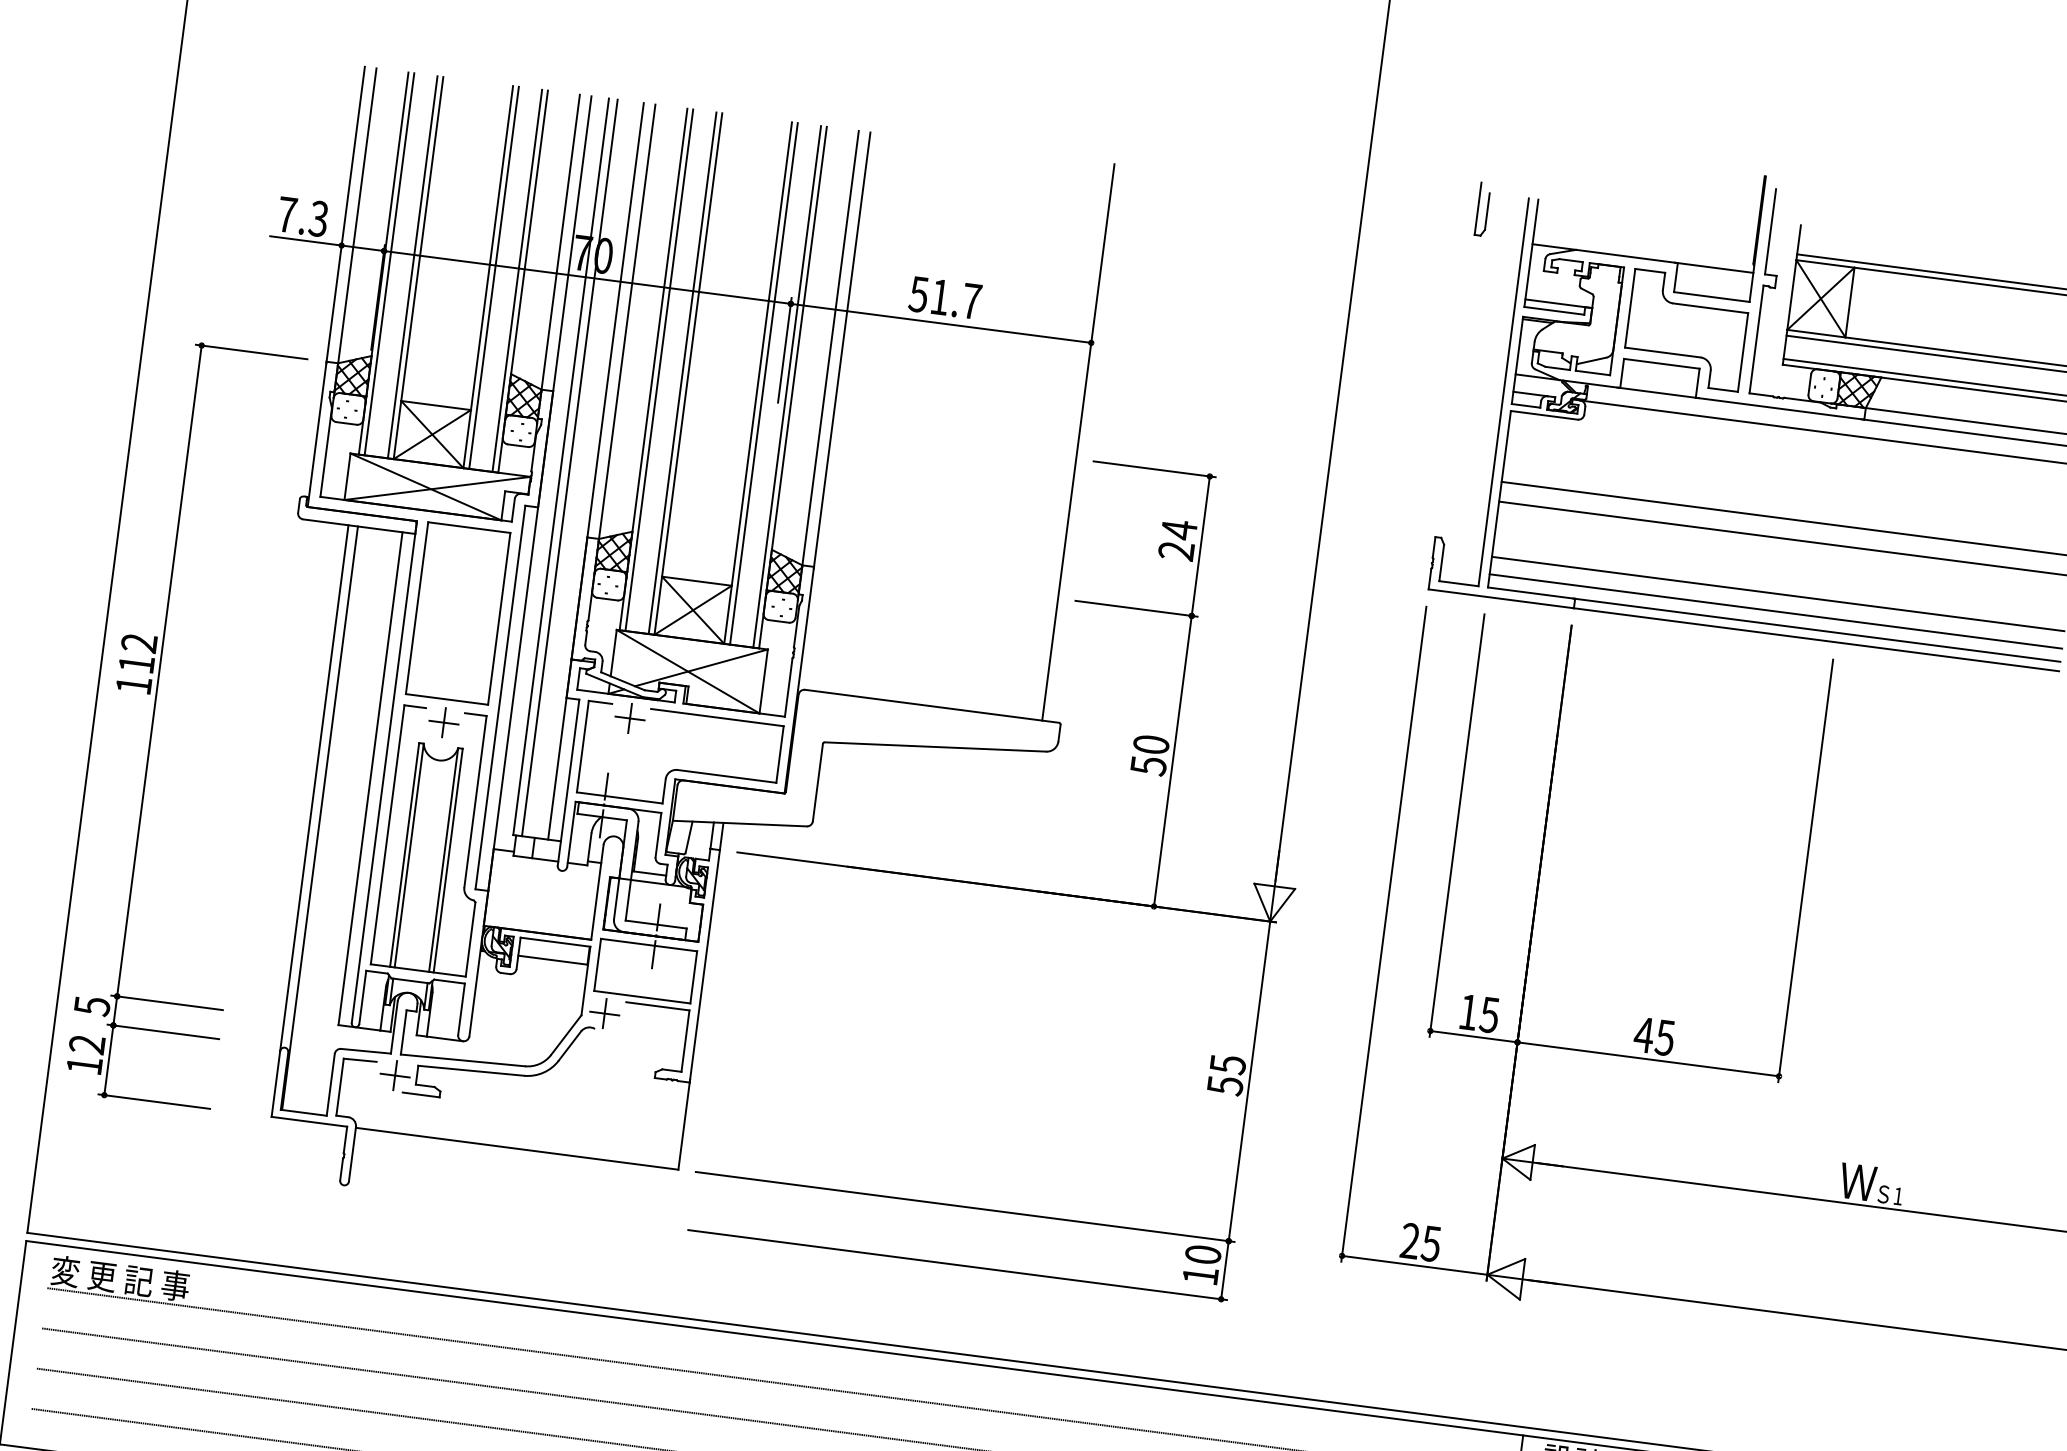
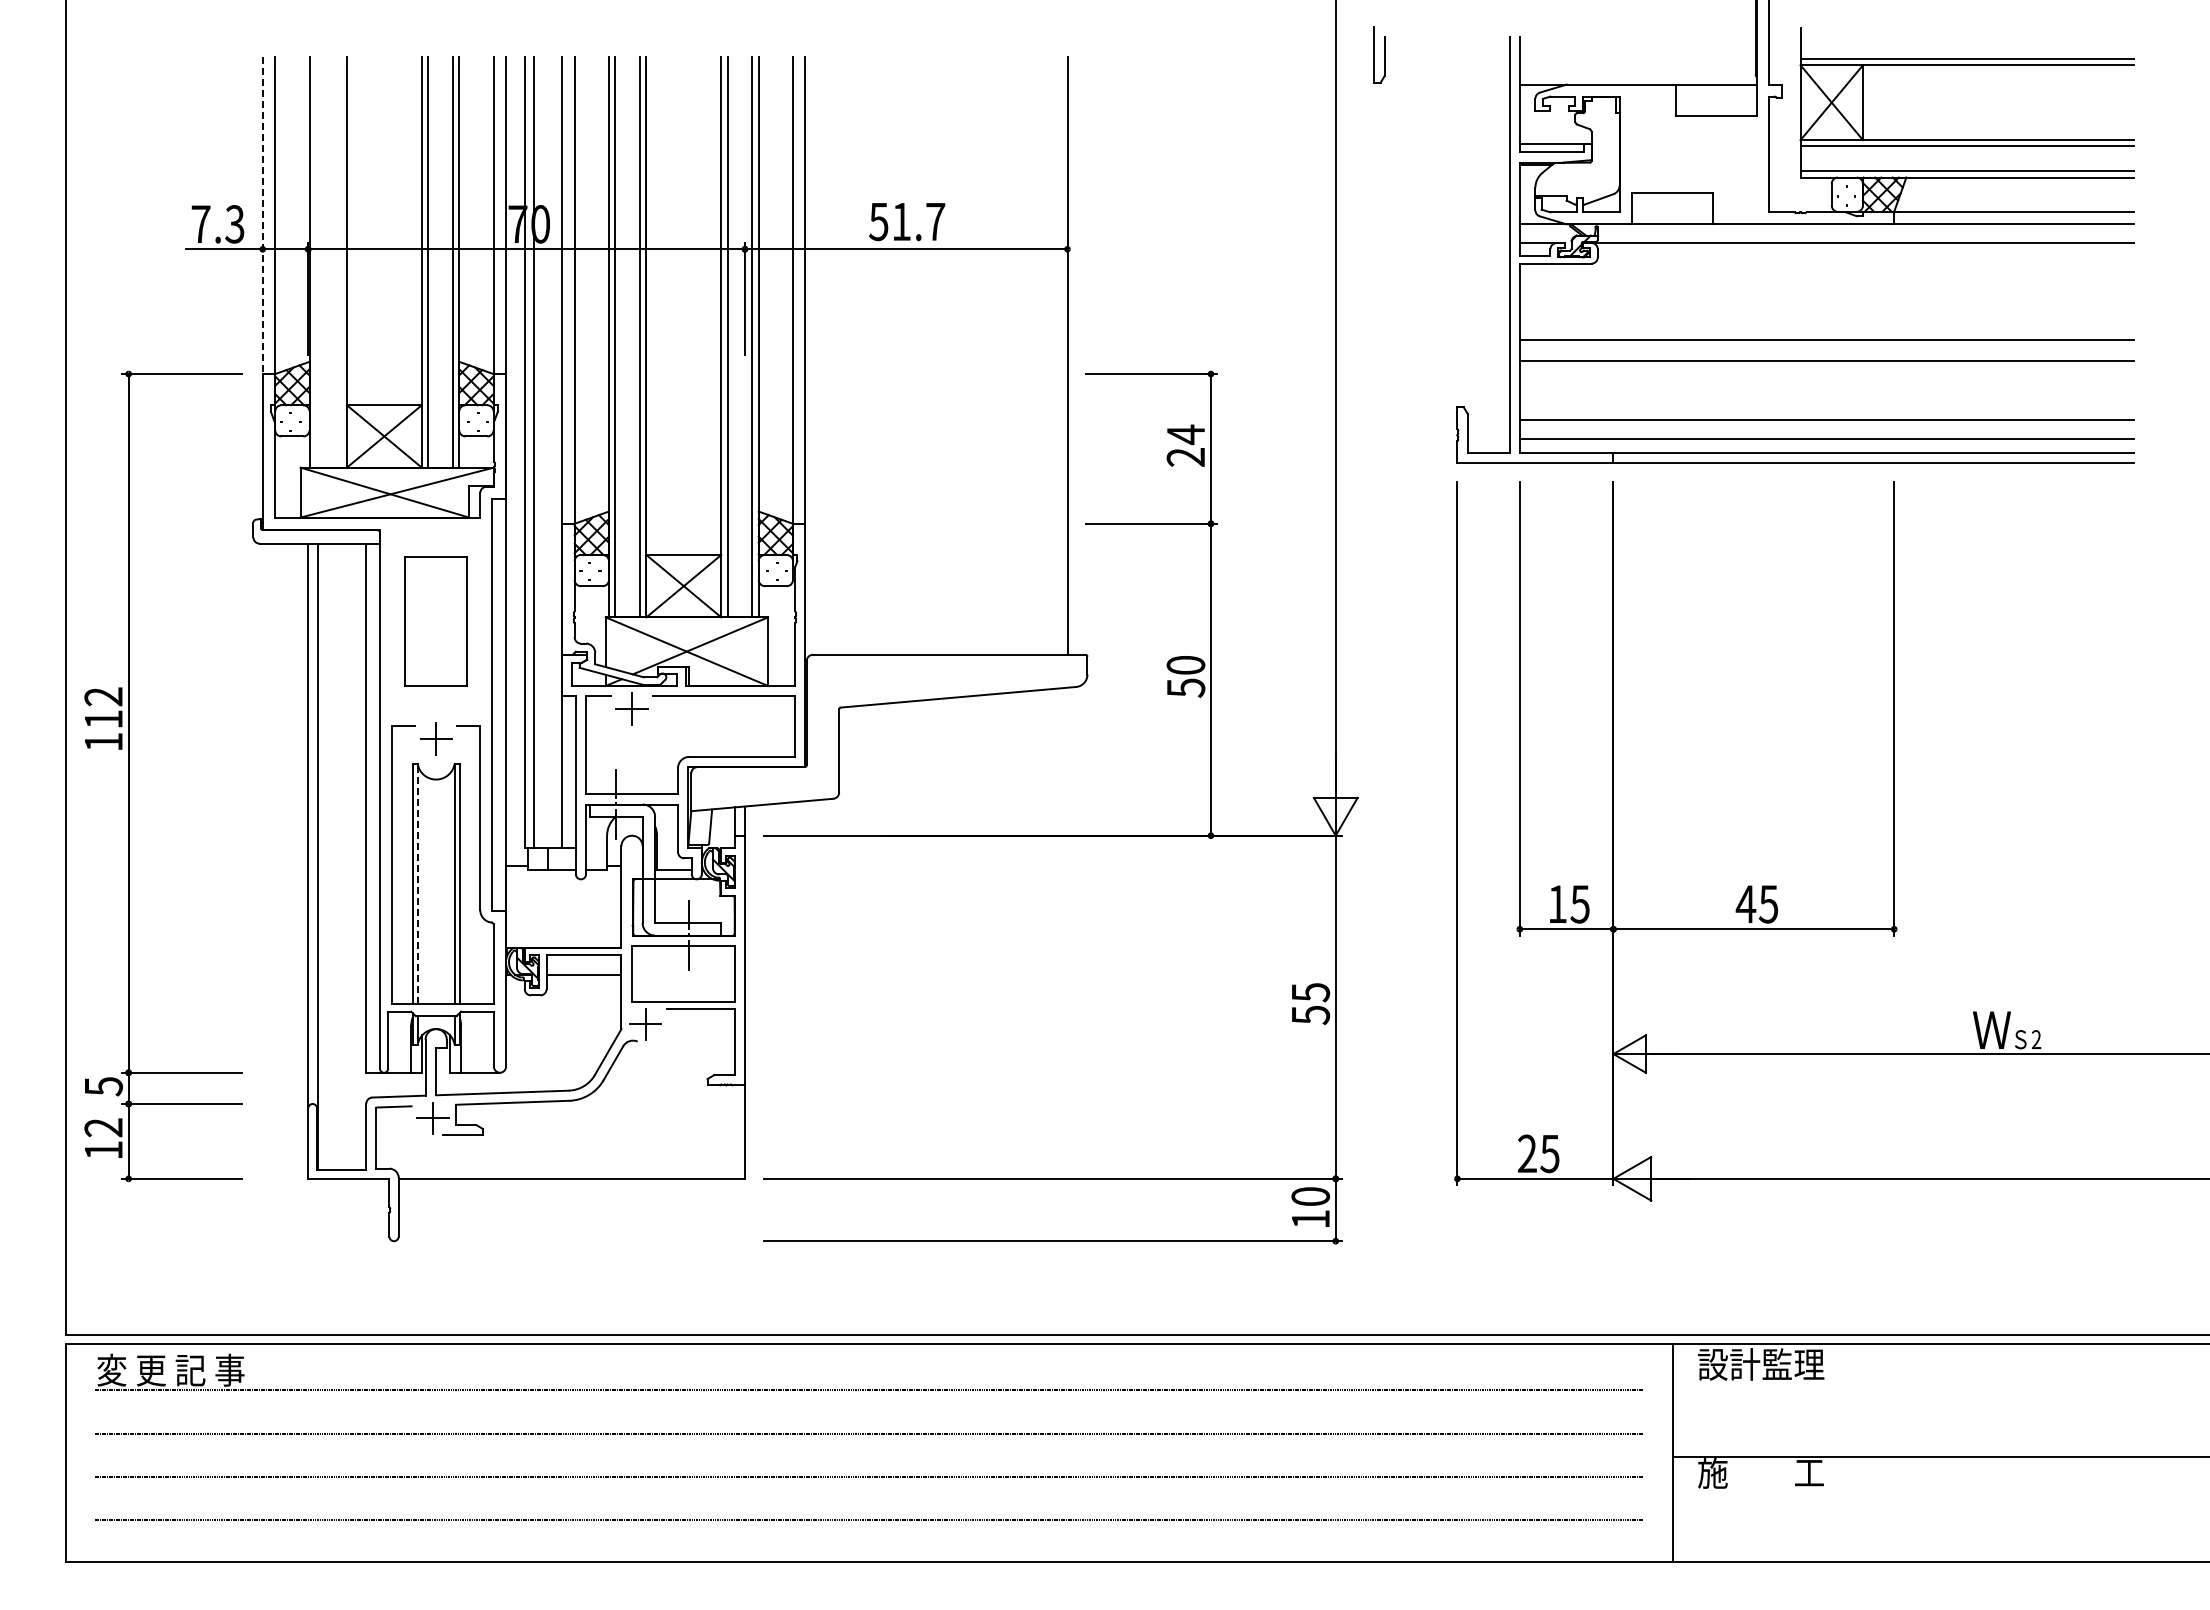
part: (1482, 209) -> (1379, 54), moved
line: (345, 215) -> (262, 217), solid -> dashed
line: (389, 264) -> (315, 262), removed
line: (412, 267) -> (340, 262), removed
part: (1686, 330) -> (1694, 154), removed
part: (457, 613) -> (435, 621), size x0.7
line: (409, 855) -> (417, 883), solid -> dashed
text: (1898, 1196) -> (2036, 1039), 1 -> 2

